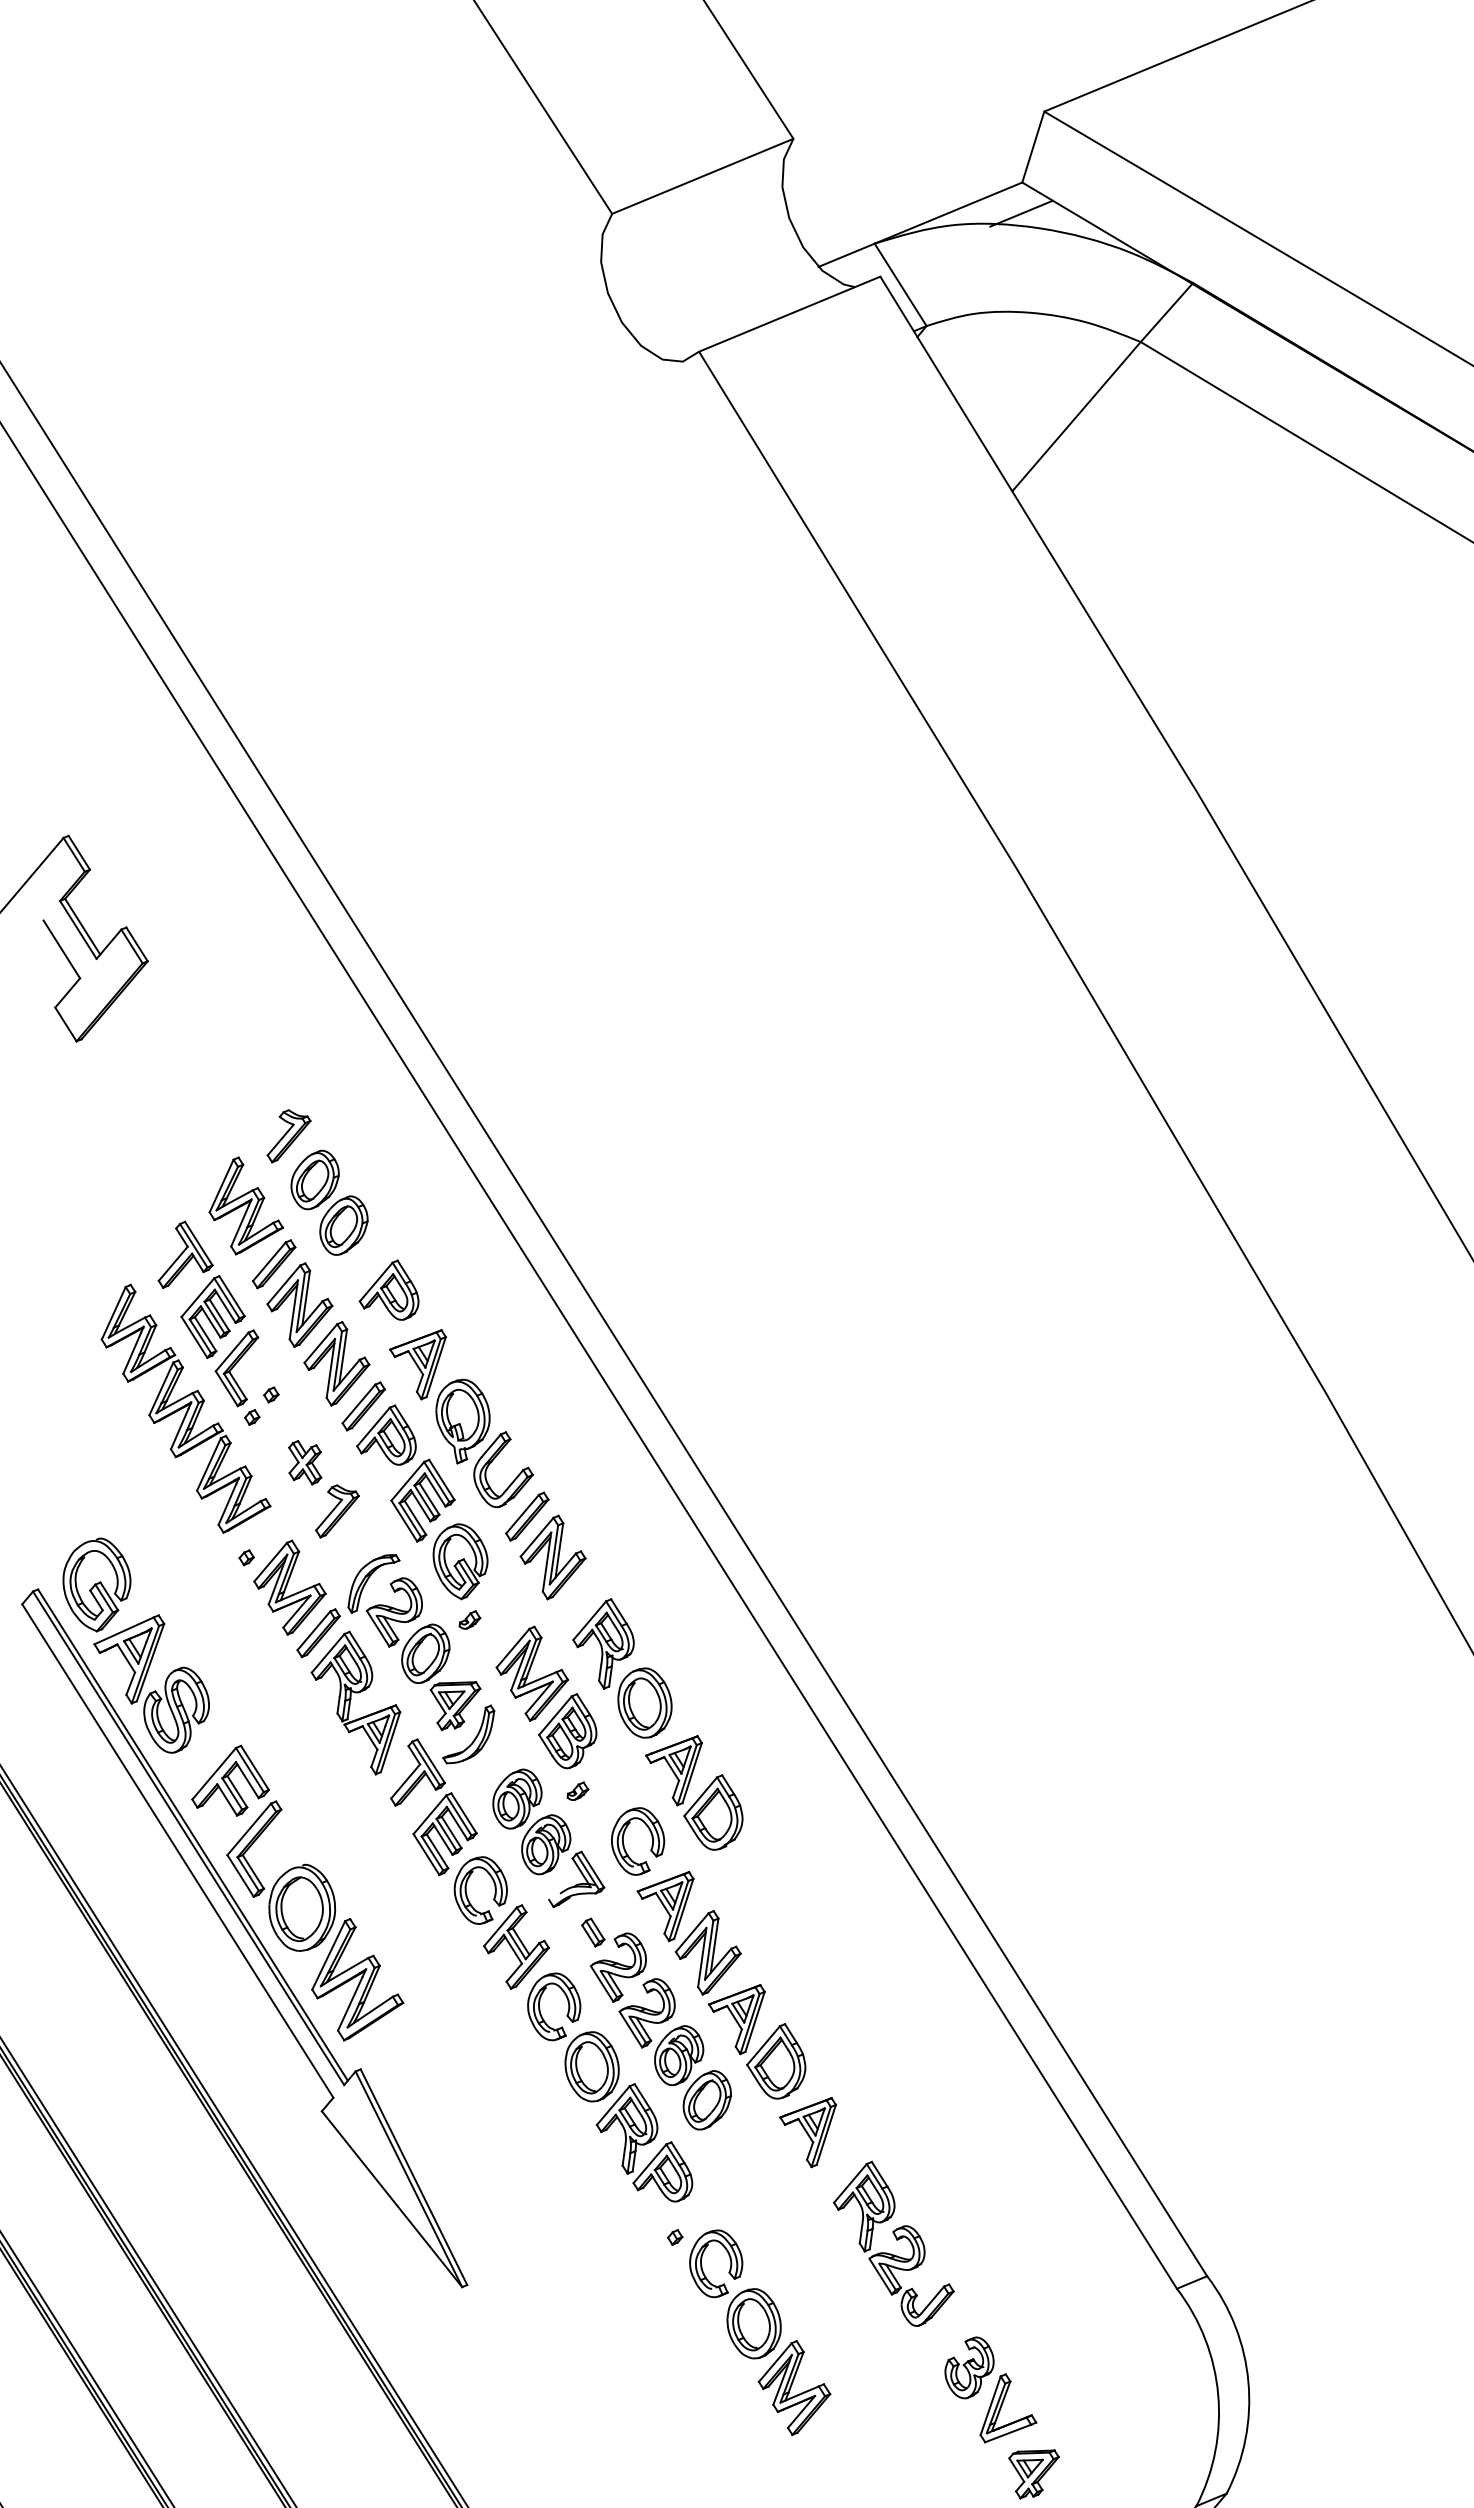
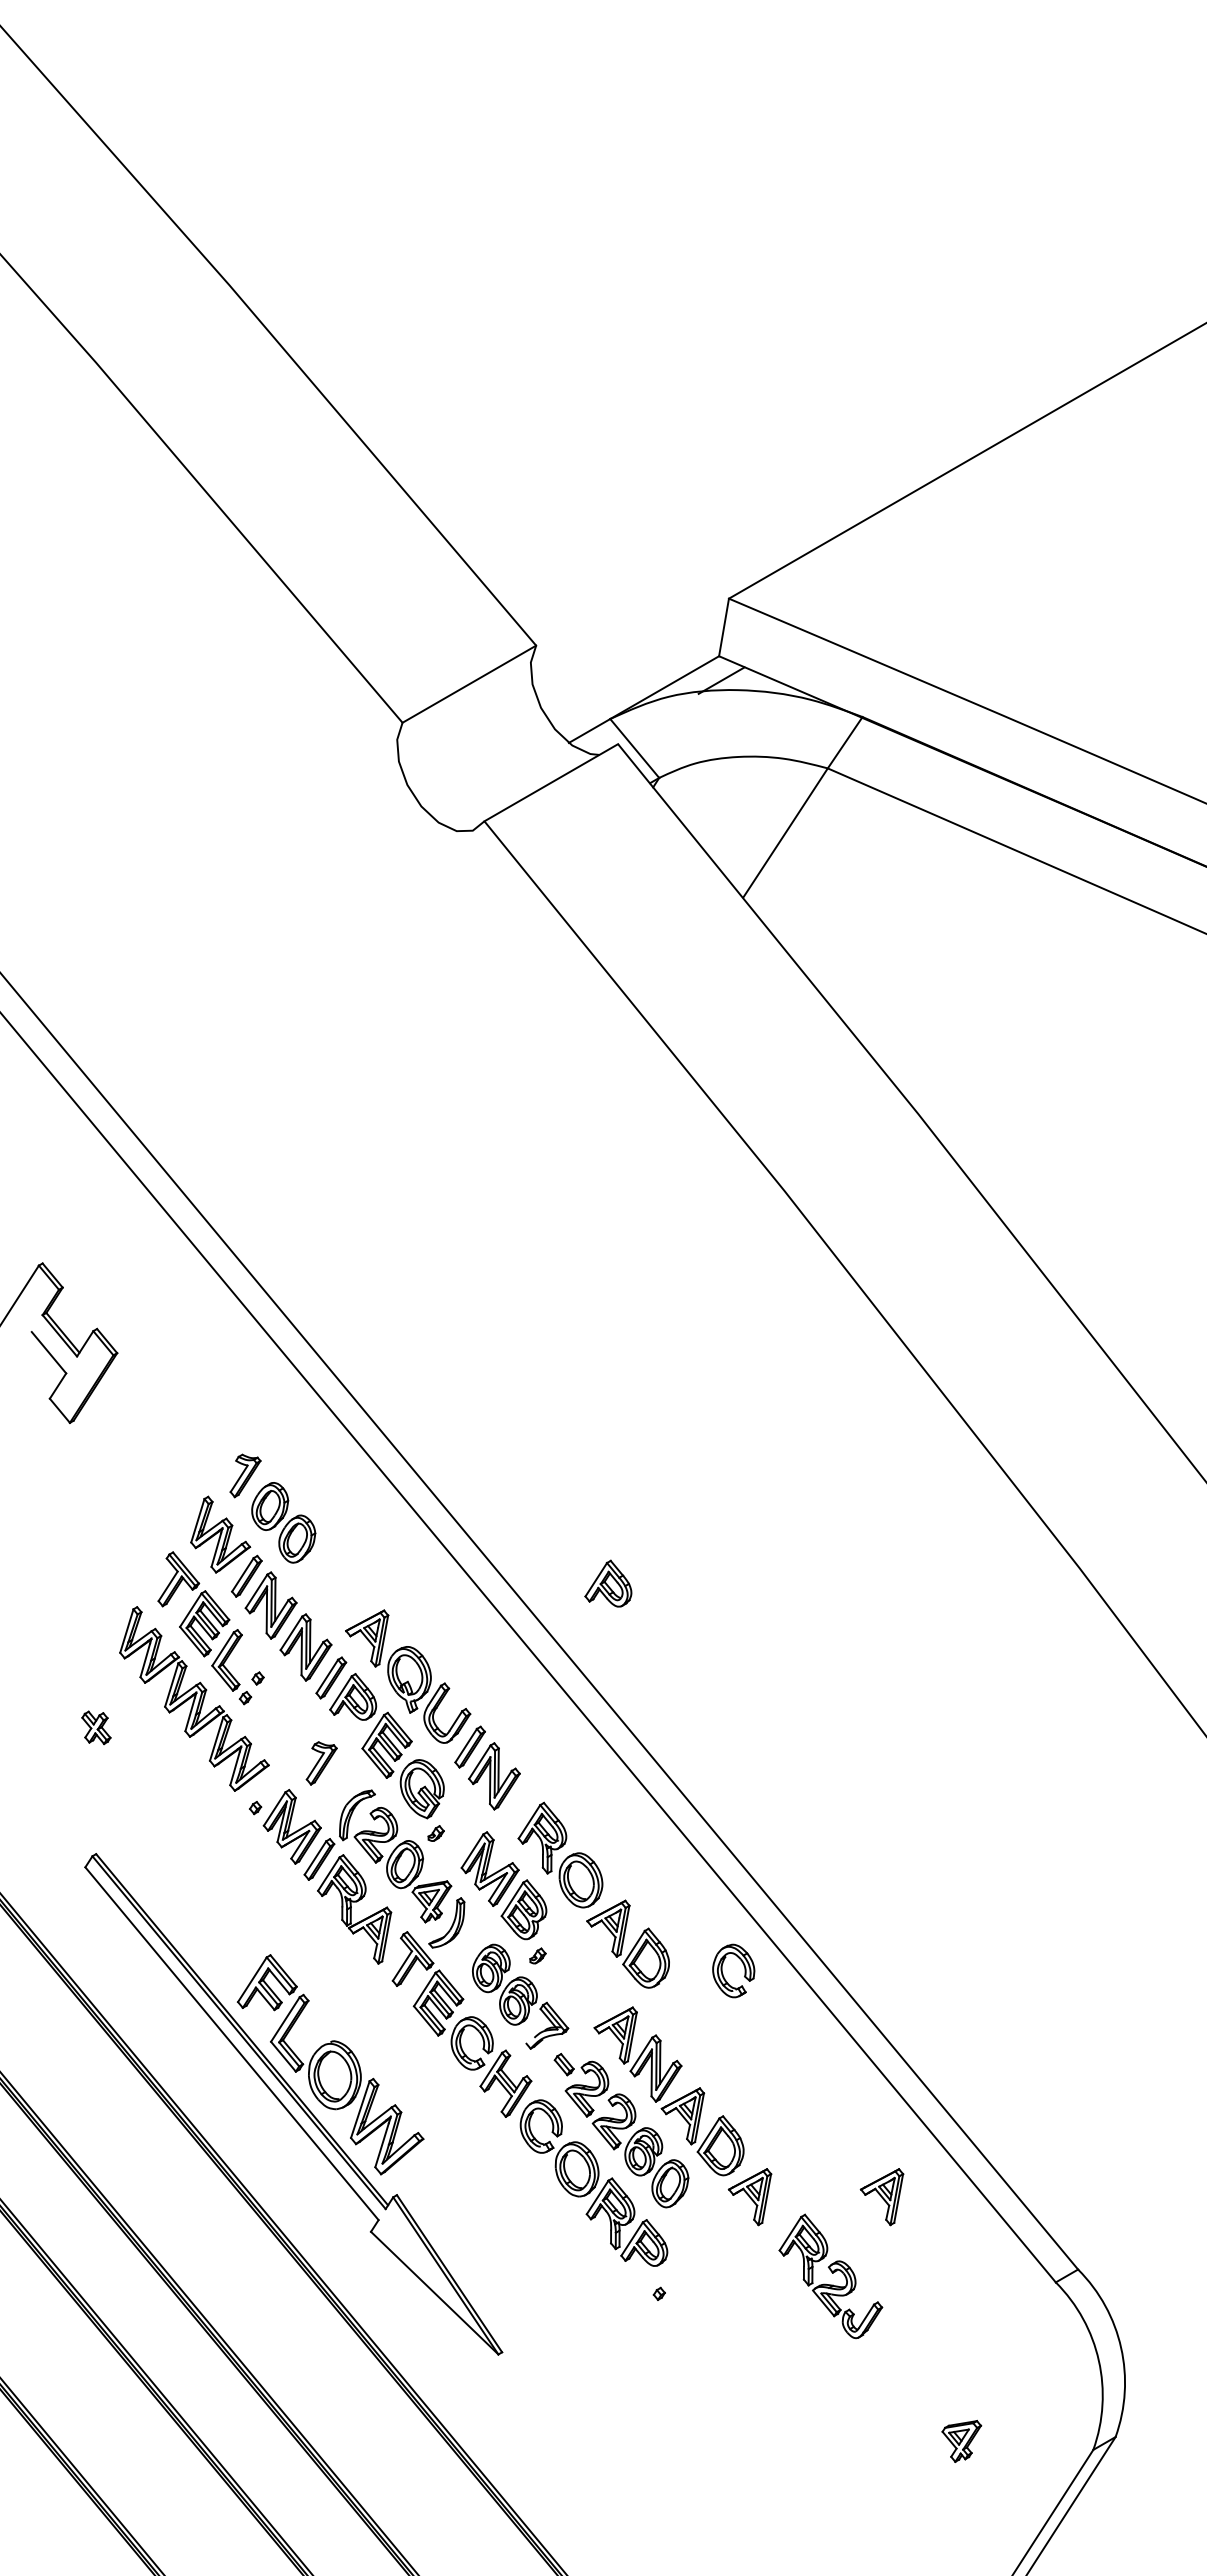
part: (391, 1288) -> (608, 1583), moved
part: (305, 1462) -> (96, 1727), moved
part: (135, 1645) -> (177, 1887), removed
part: (624, 1842) -> (723, 1973), moved
part: (971, 2152) -> (881, 2197), added
part: (759, 2332) -> (734, 2359), removed
part: (991, 2391) -> (921, 2381), removed

